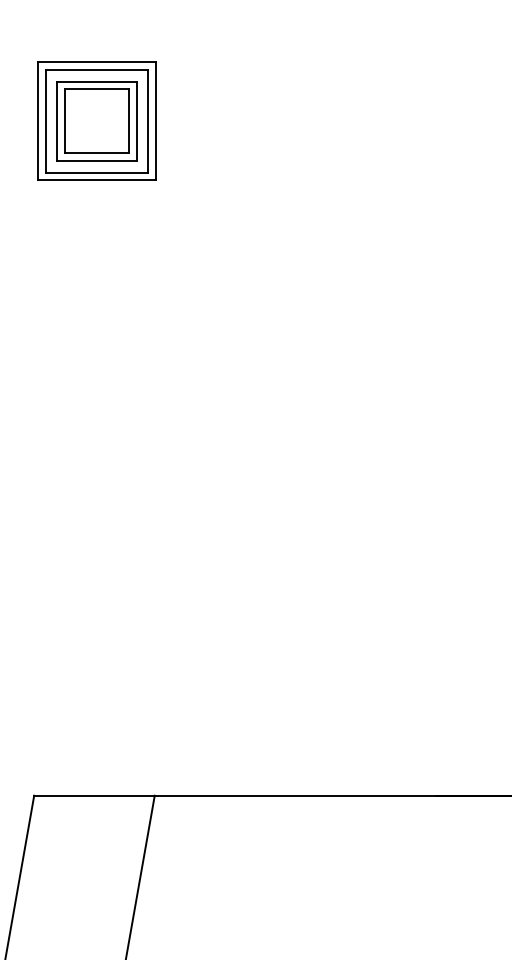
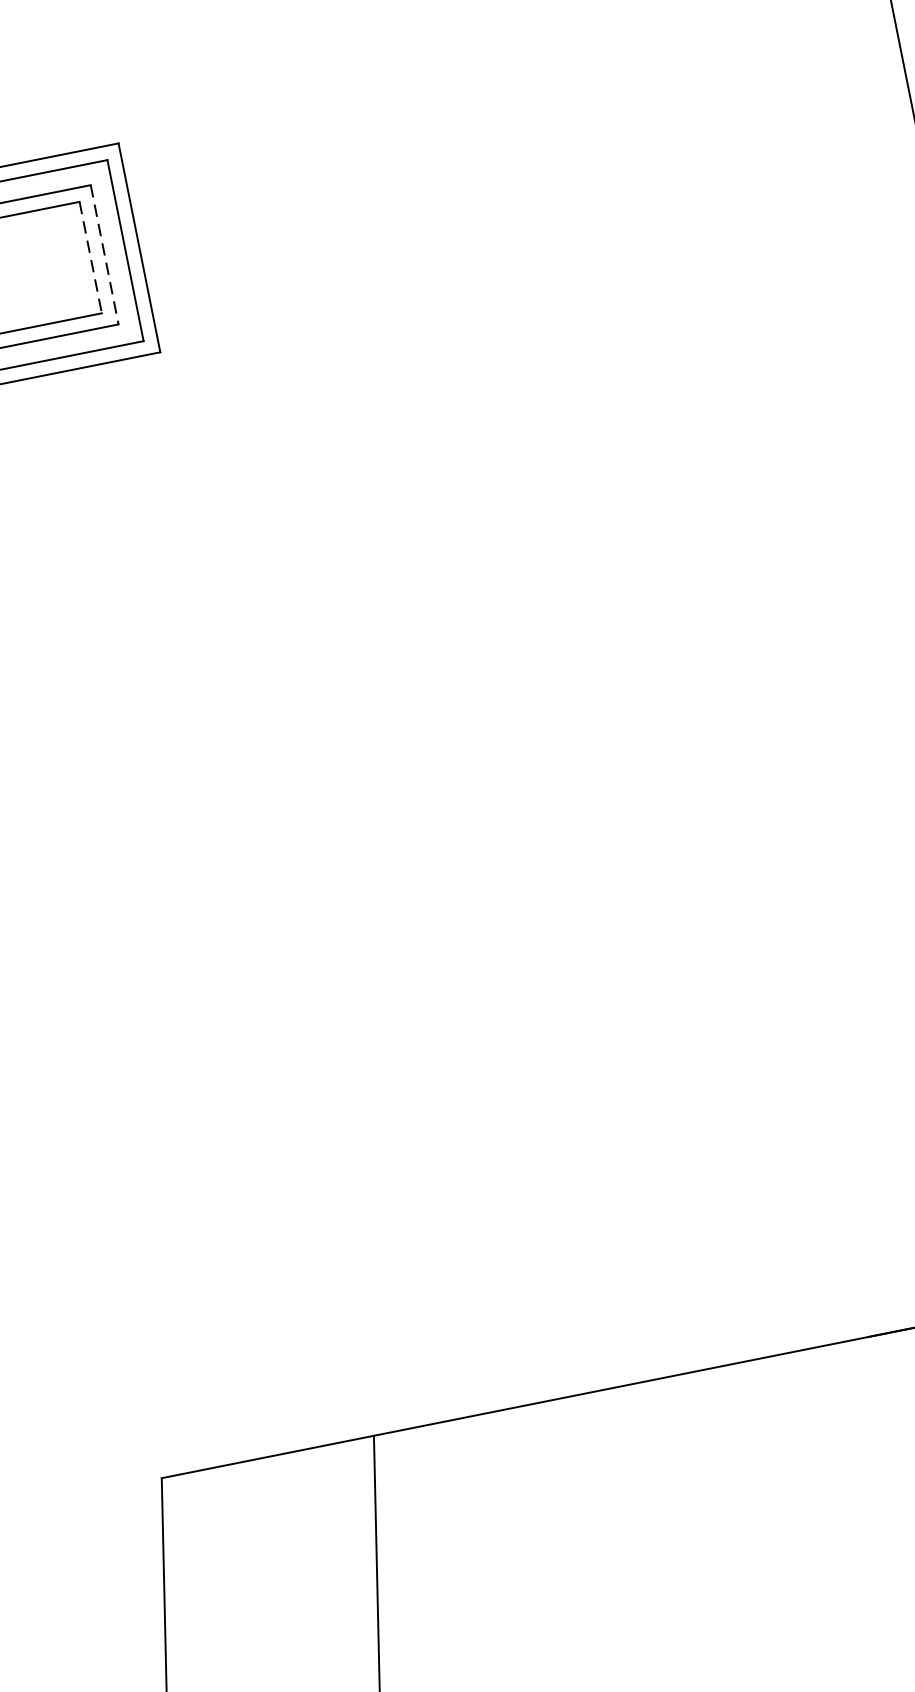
line: (128, 121) -> (90, 258), solid -> dashed
line: (136, 121) -> (104, 255), solid -> dashed

